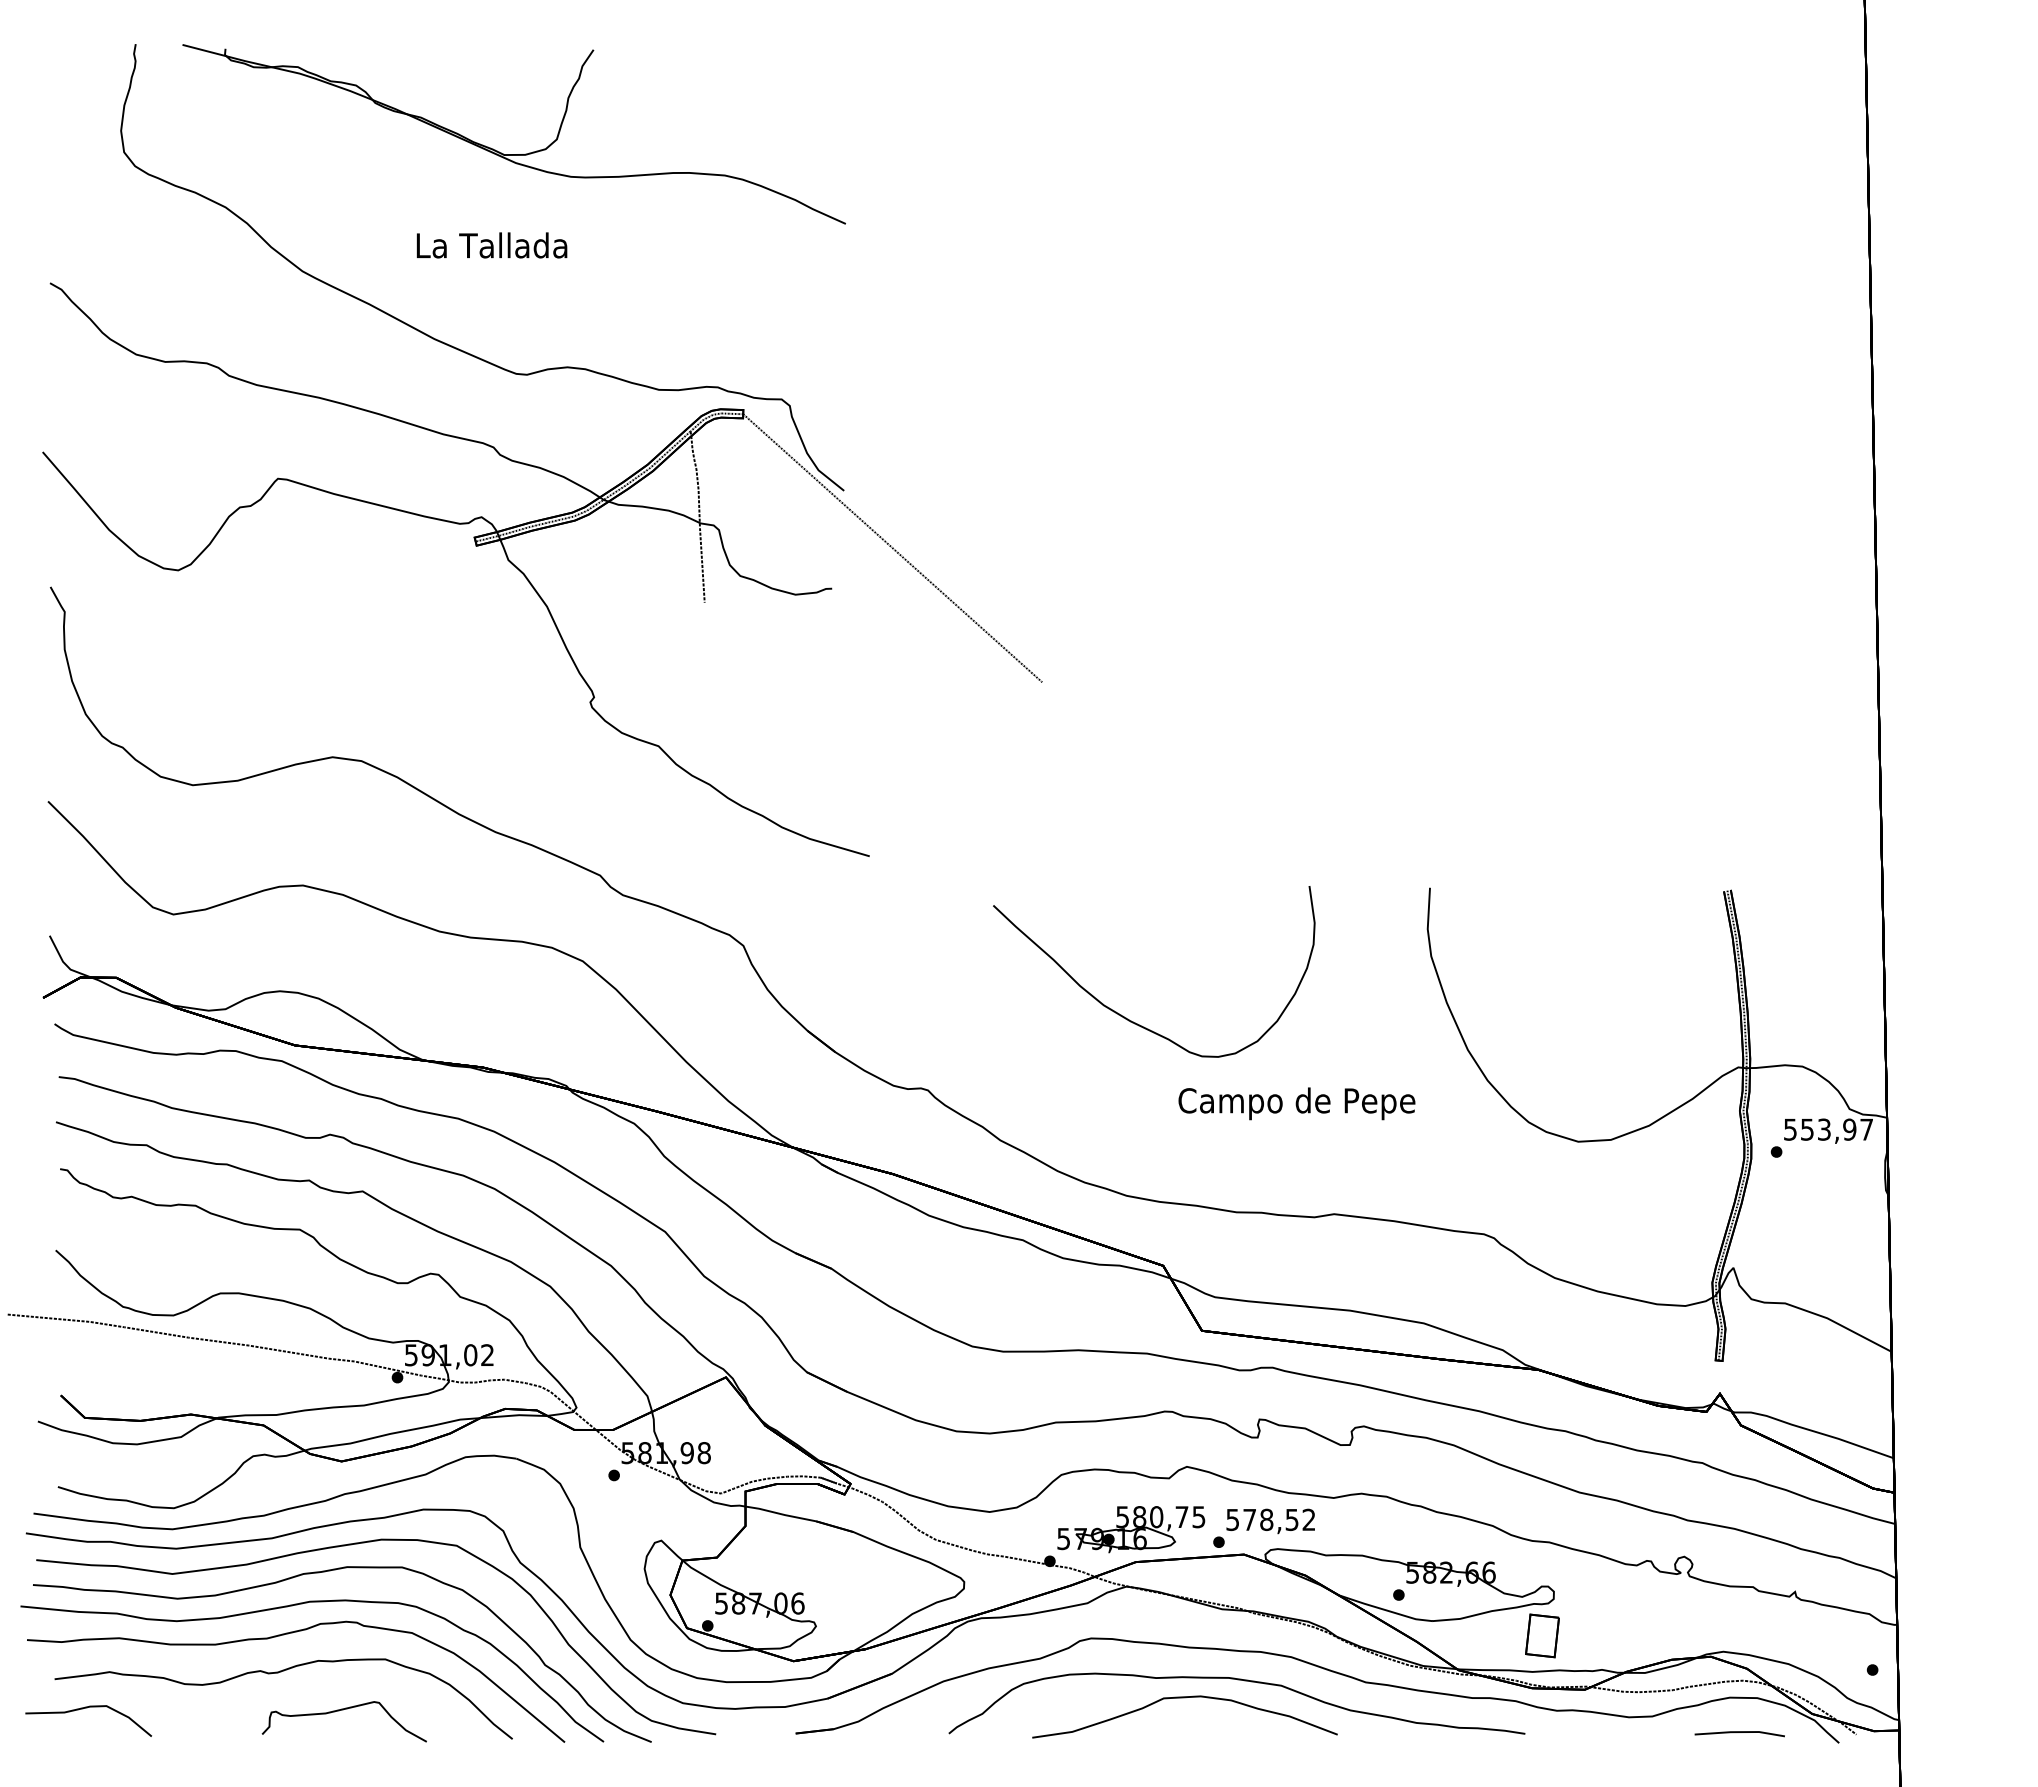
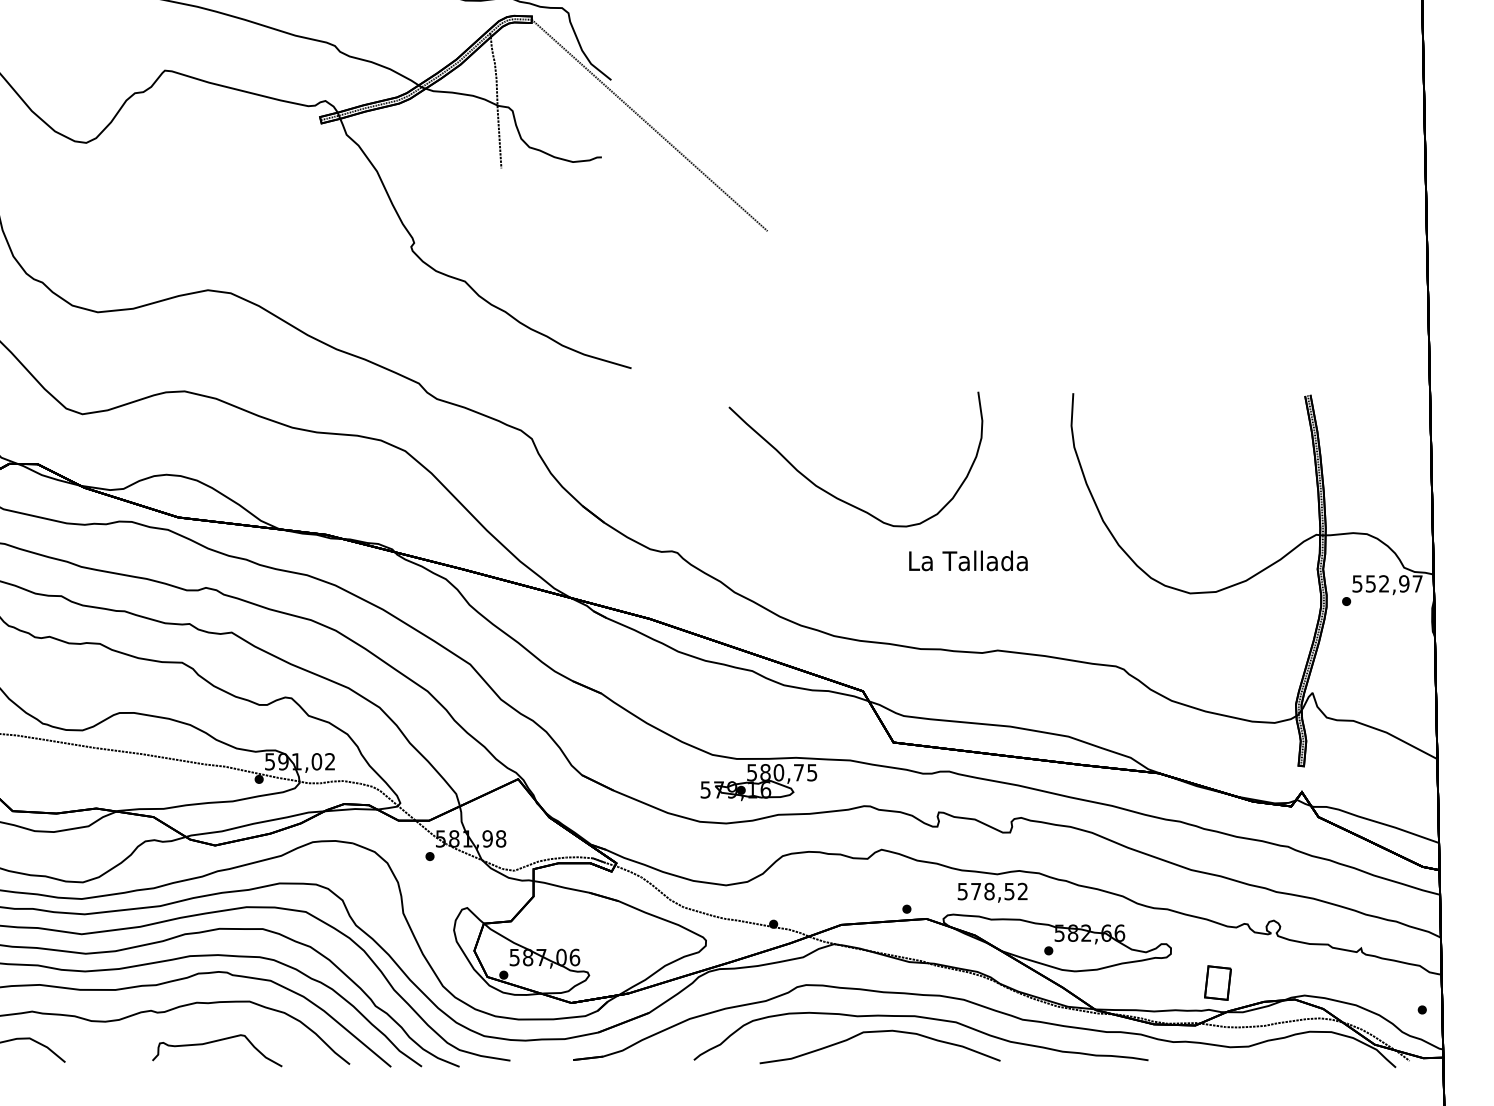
text: (1296, 1103) -> (968, 563), Campo de Pepe -> La Tallada
text: (1824, 1129) -> (1384, 583), 553,97 -> 552,97
text: (1270, 1521) -> (992, 892), moved
part: (1131, 1529) -> (759, 782), moved
part: (1542, 1635) -> (1217, 982), moved
line: (1739, 1732) -> (1317, 1059), removed

